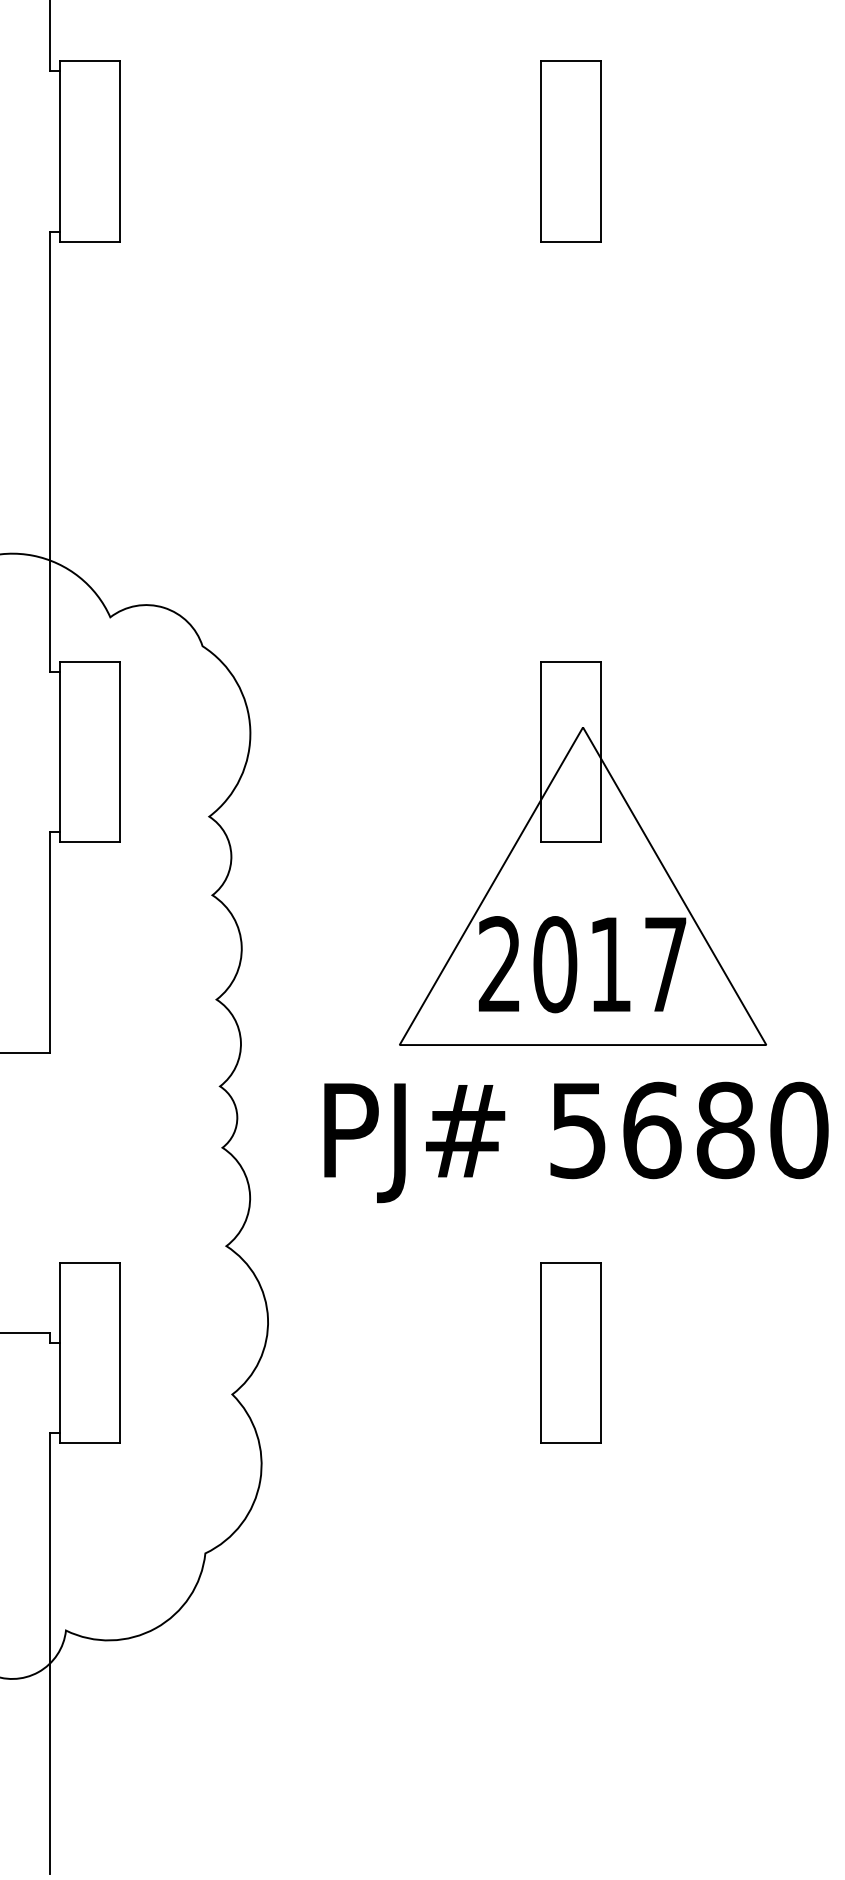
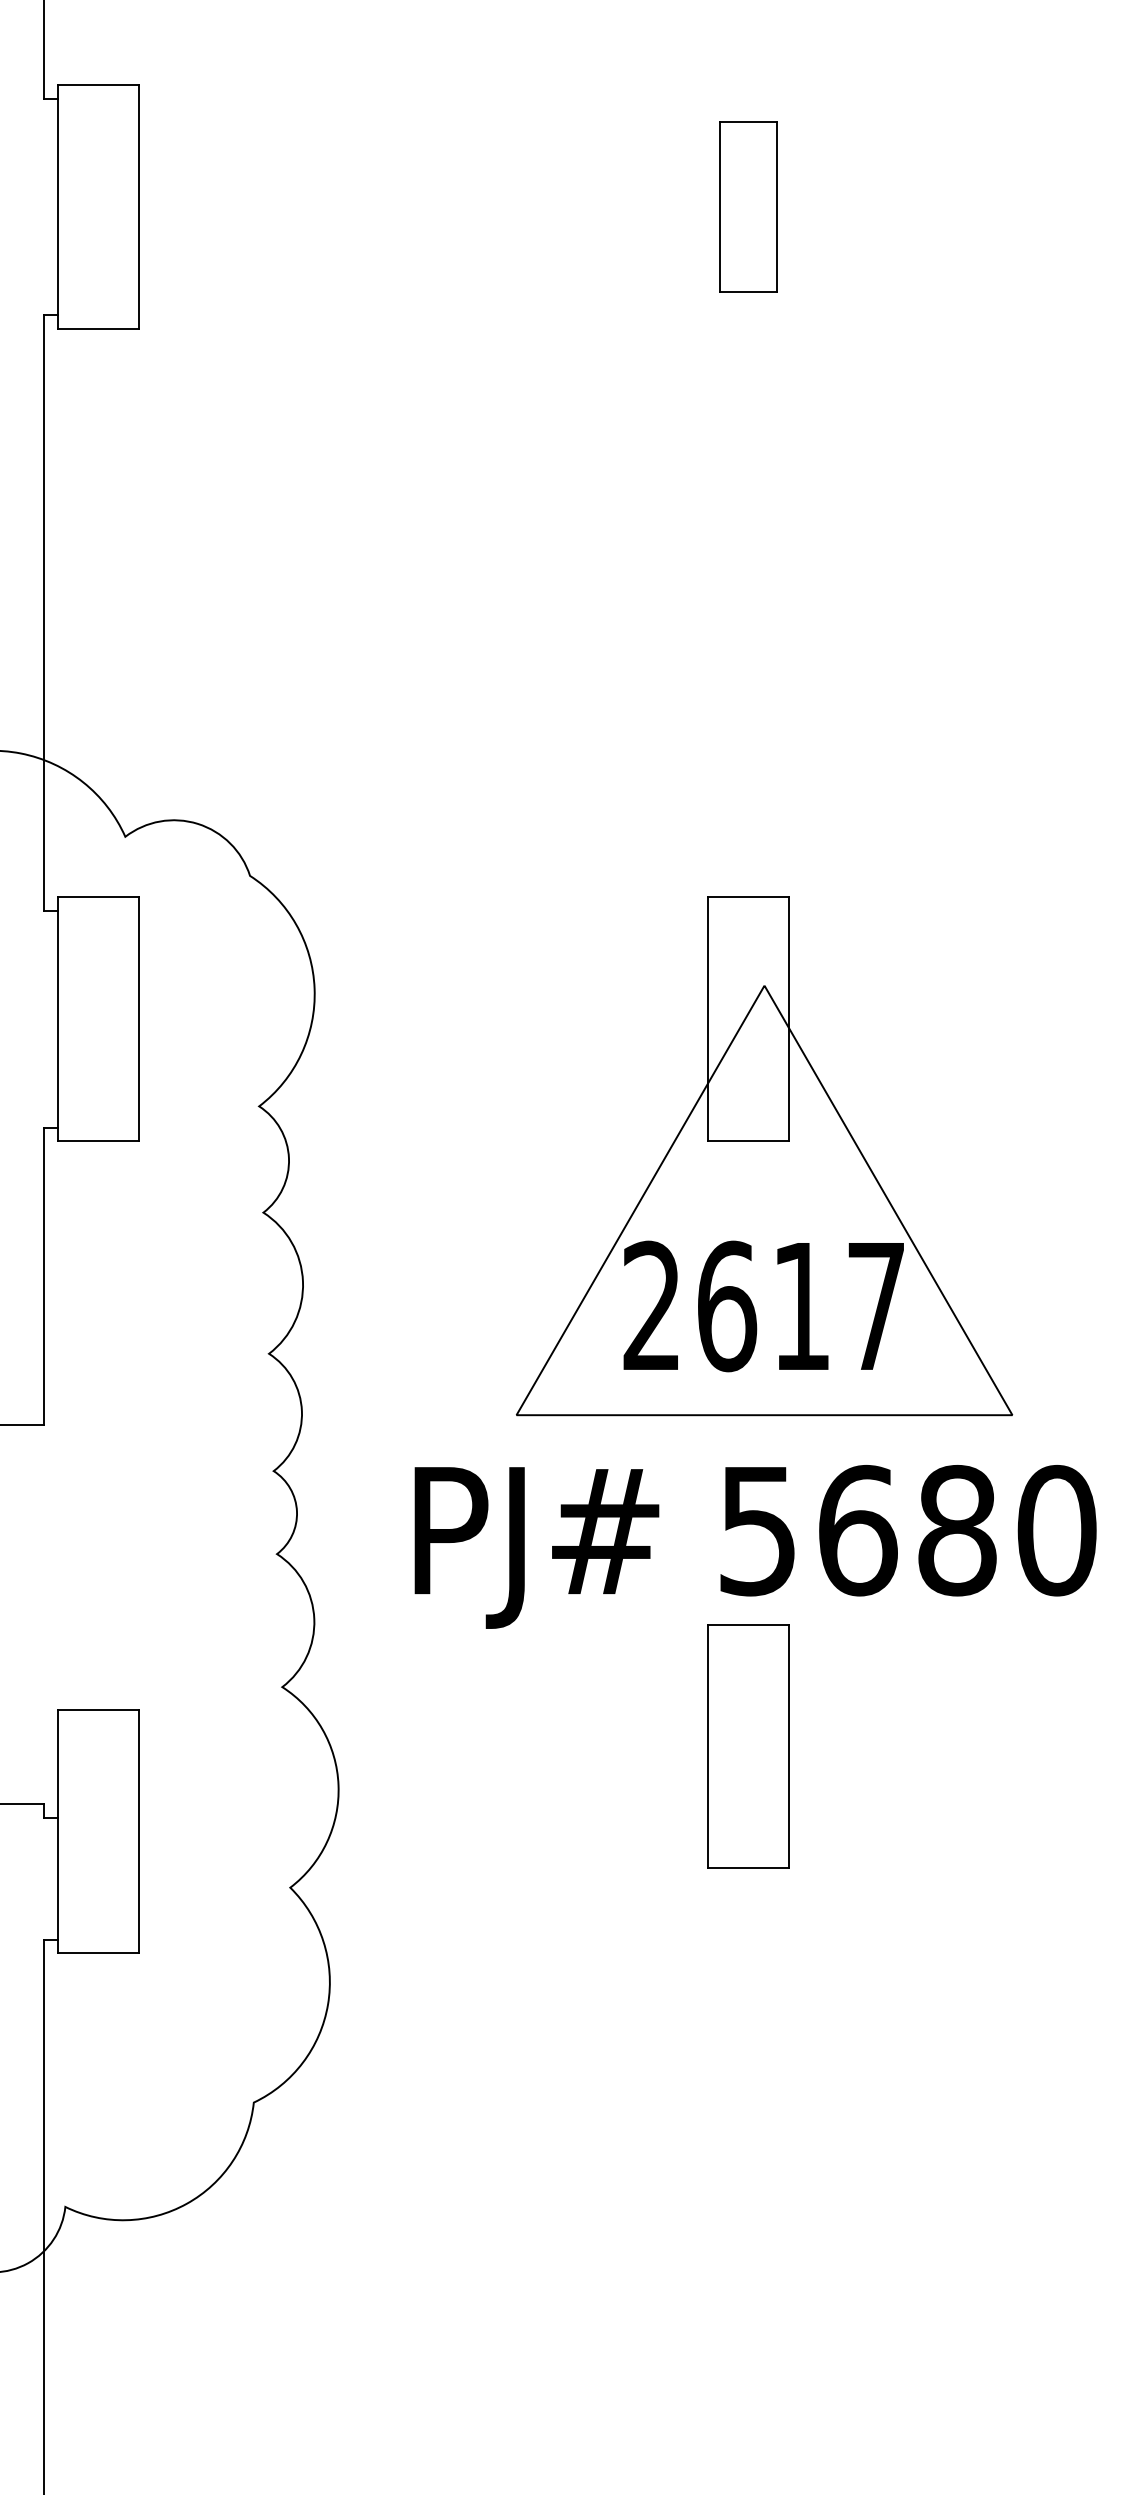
part: (570, 151) -> (747, 206), size x0.7
text: (555, 964) -> (727, 1306), 2017 -> 2617
part: (570, 1352) -> (747, 1745), moved

